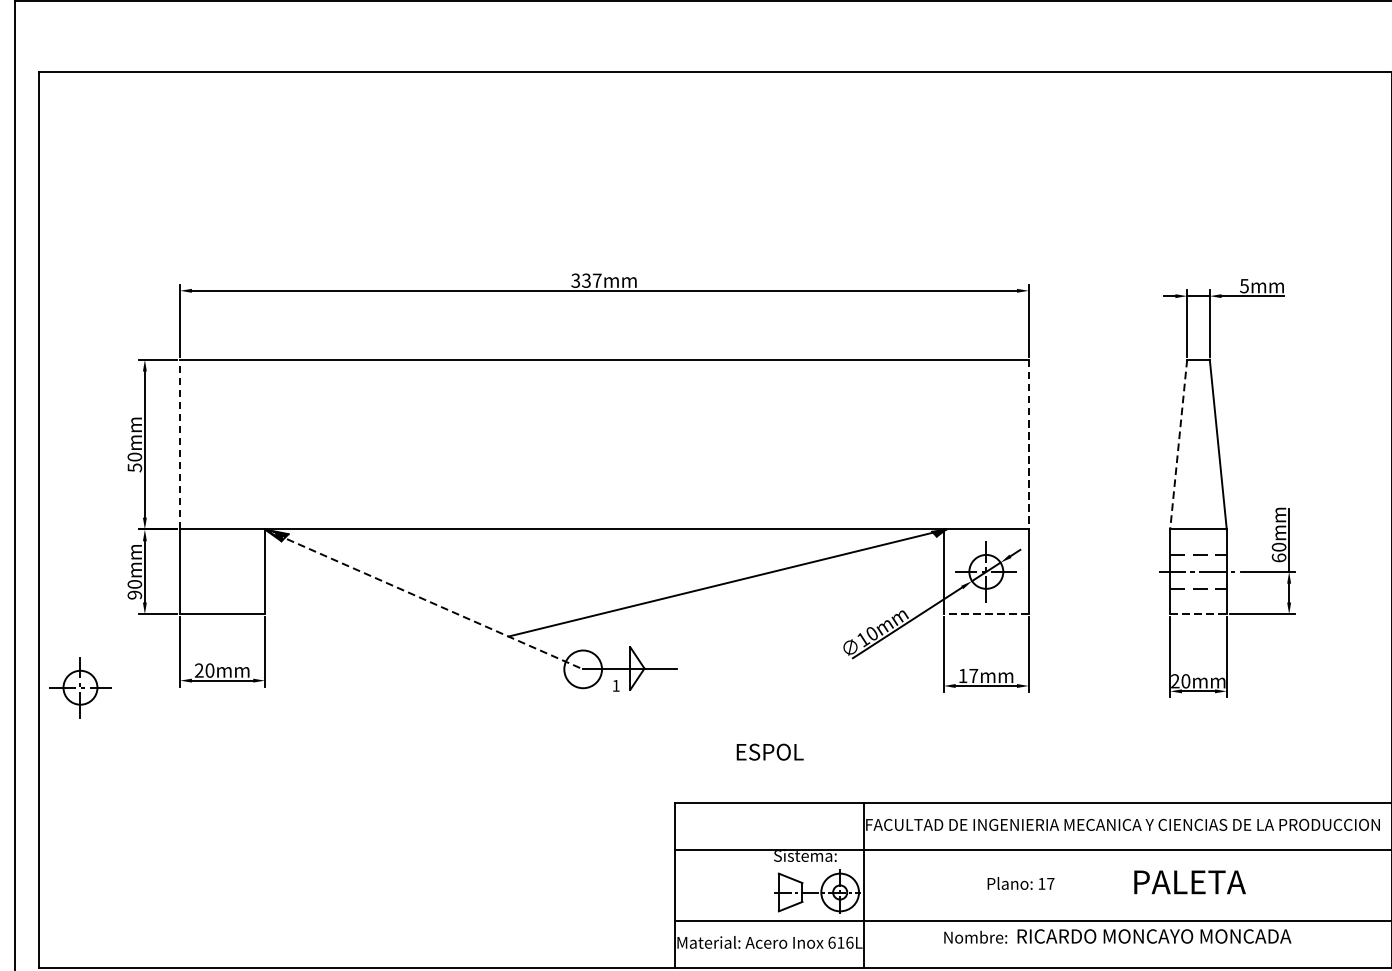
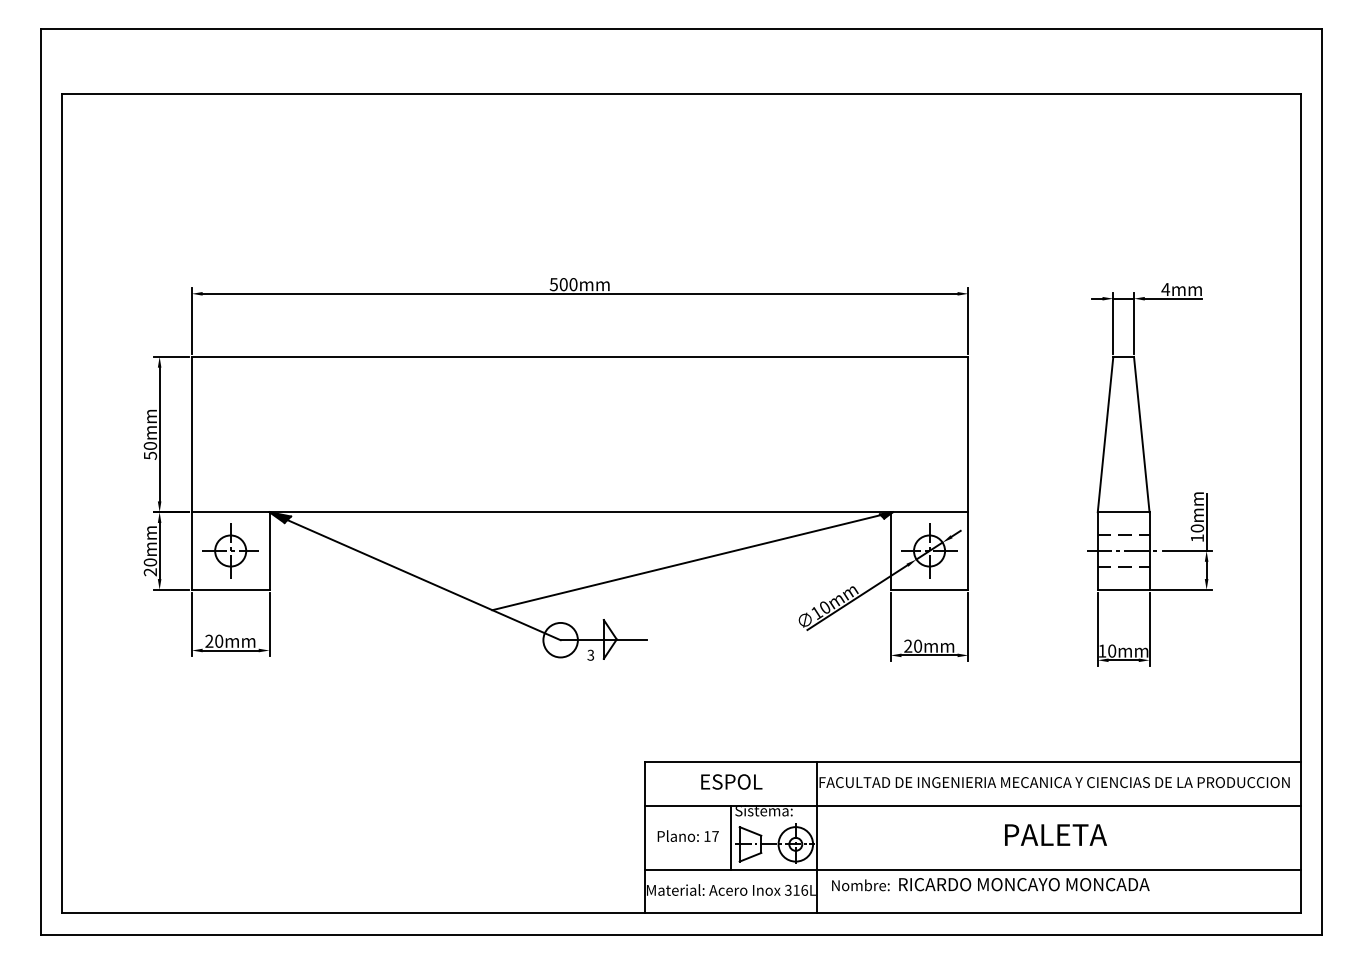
text: (586, 280) -> (563, 284), 337mm -> 500mm
text: (1244, 286) -> (1165, 289), 5mm -> 4mm
line: (179, 444) -> (191, 434), dashed -> solid
line: (1028, 444) -> (968, 434), dashed -> solid
line: (1178, 445) -> (1105, 435), dashed -> solid
text: (1279, 558) -> (1197, 538), 60mm -> 10mm
text: (134, 595) -> (150, 572), 90mm -> 20mm
line: (424, 599) -> (415, 576), dashed -> solid
line: (986, 613) -> (929, 589), dashed -> solid
line: (1198, 613) -> (1123, 589), dashed -> solid
text: (968, 675) -> (913, 645), 17mm -> 20mm
text: (1175, 680) -> (1102, 650), 20mm -> 10mm
text: (615, 684) -> (590, 654), 1 -> 3
part: (80, 687) -> (230, 550), moved
text: (769, 751) -> (731, 781), moved
text: (1189, 881) -> (1055, 834), moved
text: (1020, 882) -> (687, 835), moved
line: (769, 884) -> (731, 837), added
text: (1117, 936) -> (990, 884), moved
text: (832, 941) -> (788, 889), 616L -> 316L

